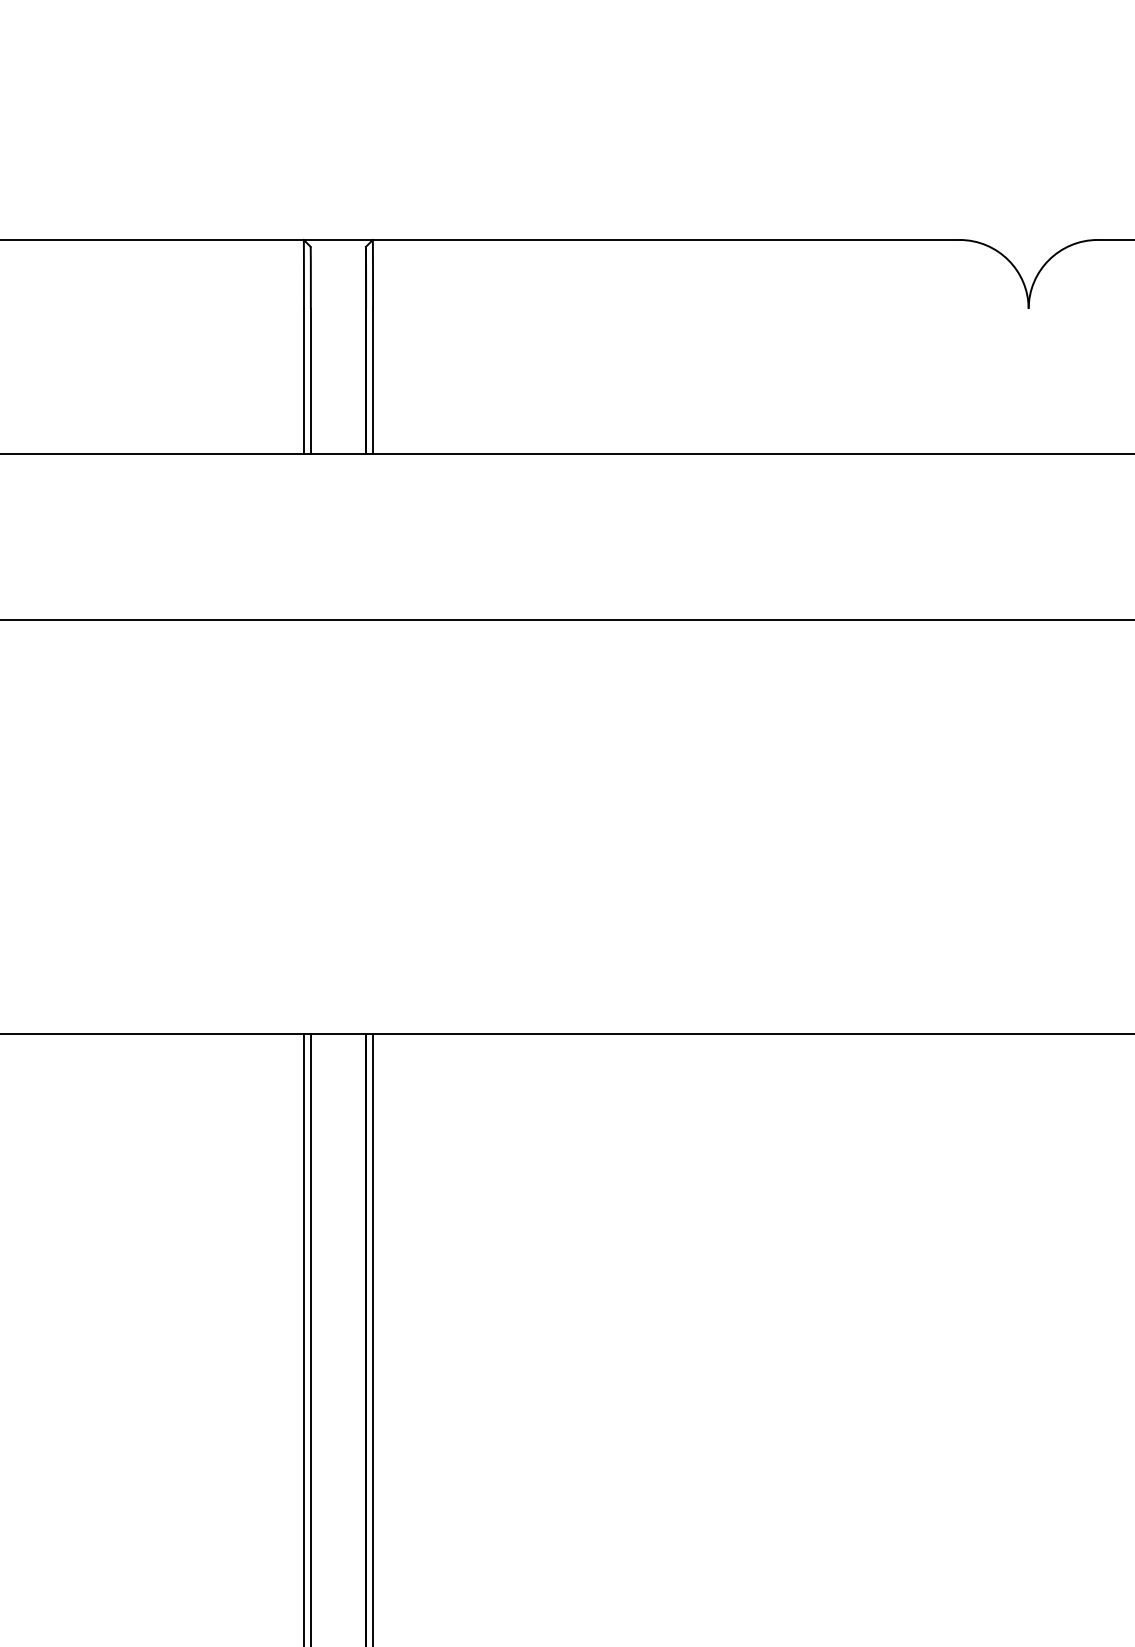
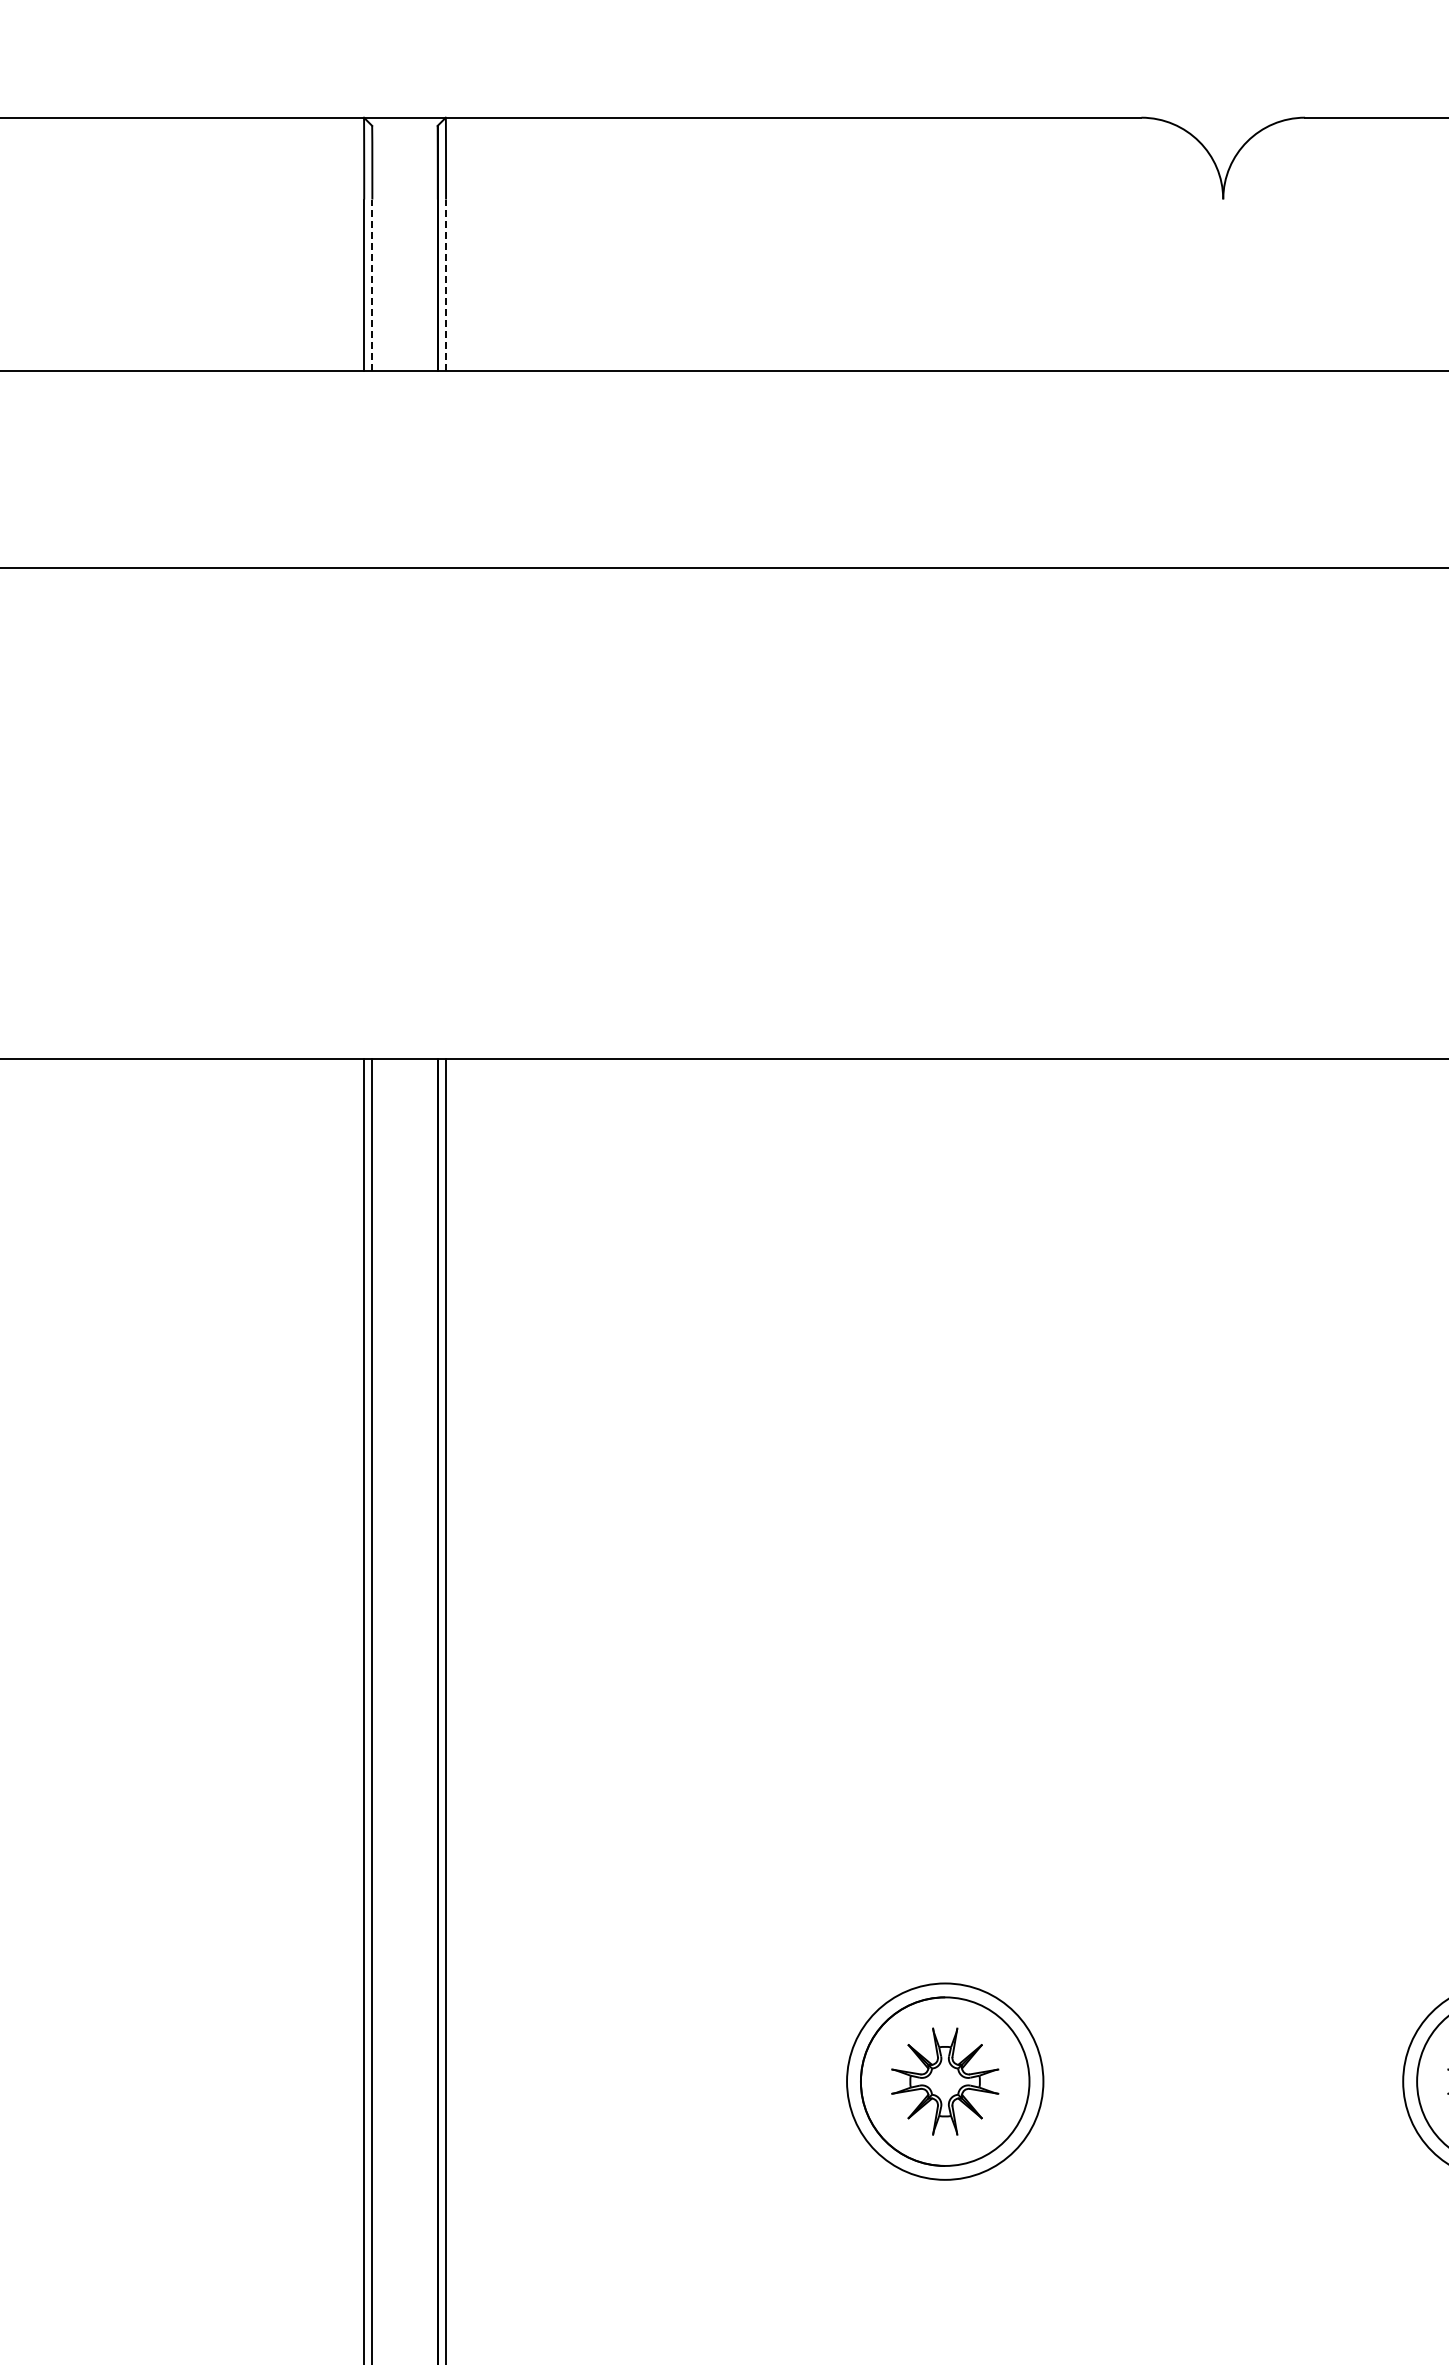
line: (310, 381) -> (372, 285), solid -> dashed
line: (373, 381) -> (446, 285), solid -> dashed

